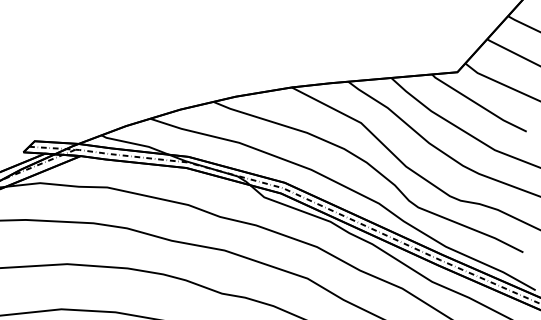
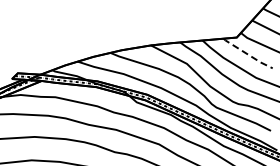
line: (479, 104) -> (248, 54), solid -> dashed

